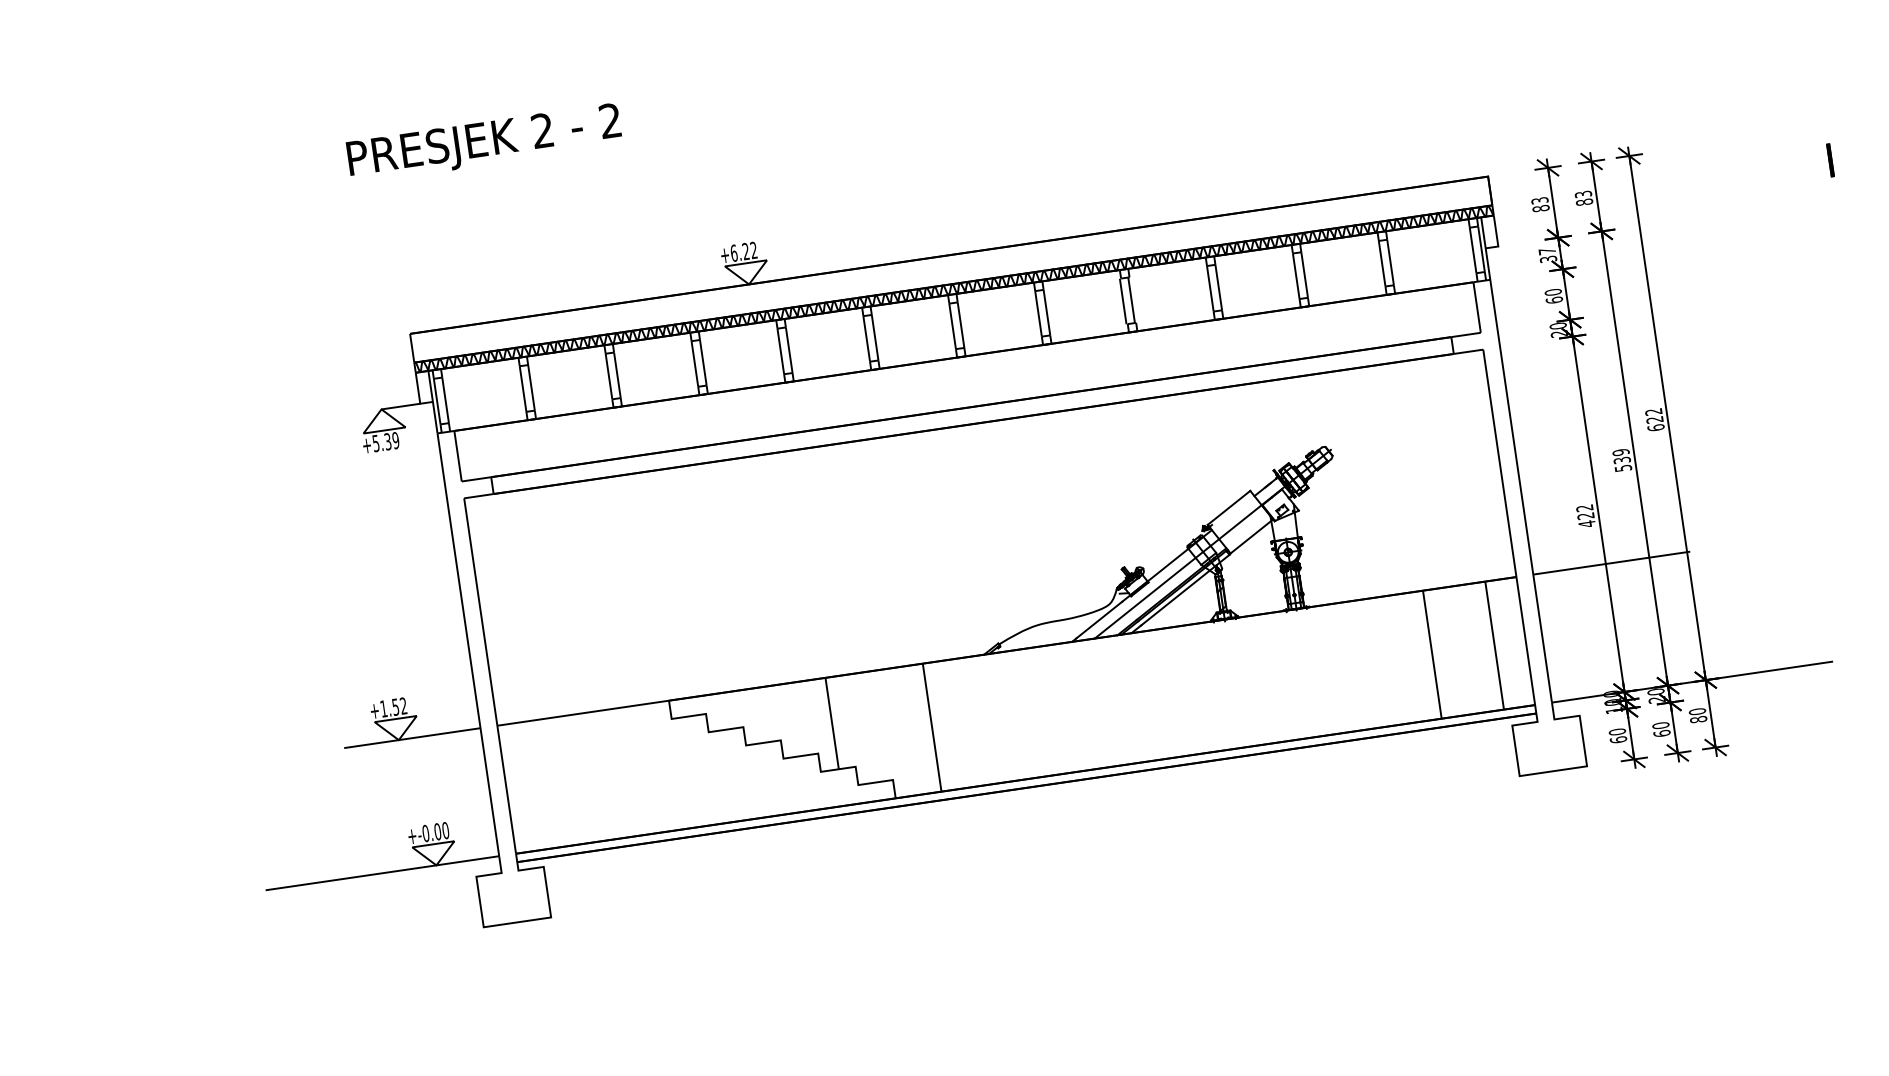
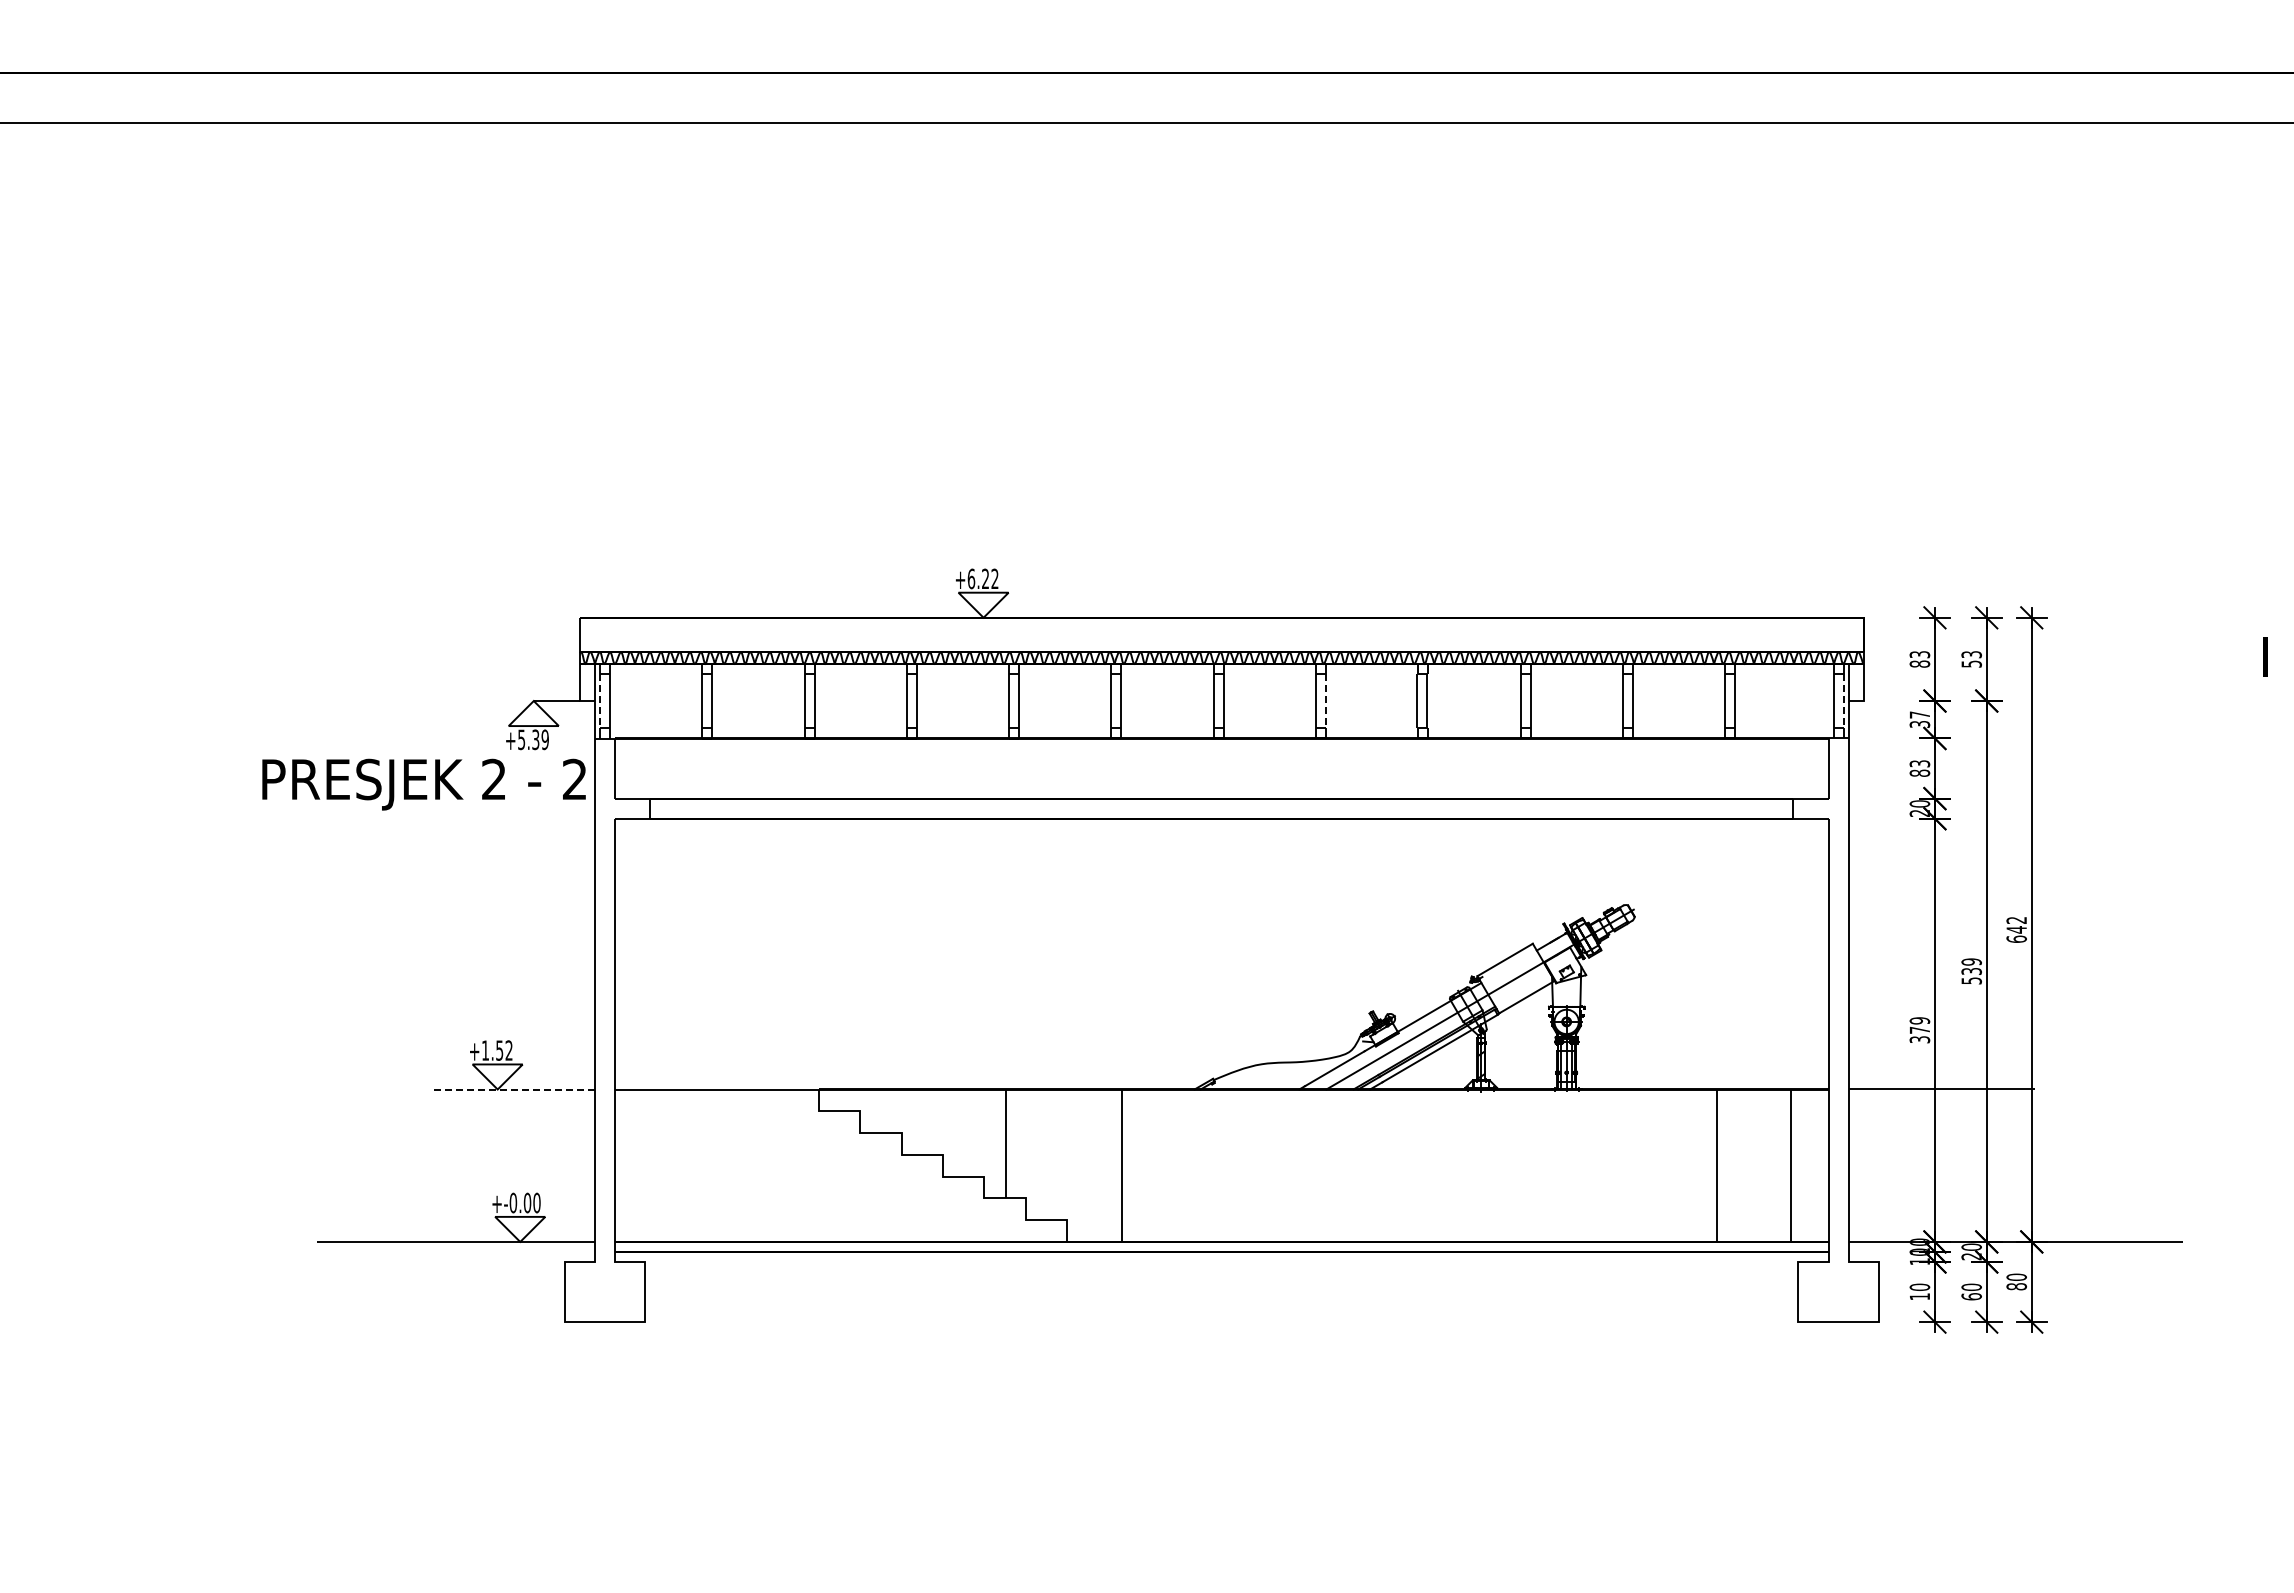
text: (484, 143) -> (423, 784), moved
text: (1584, 201) -> (1971, 663), 83 -> 53
line: (1481, 249) -> (1843, 701), solid -> dashed
text: (1553, 296) -> (1919, 768), 60 -> 83
line: (1047, 312) -> (1326, 701), solid -> dashed
line: (437, 401) -> (600, 701), solid -> dashed
text: (1654, 419) -> (2016, 929), 622 -> 642
text: (1585, 516) -> (1919, 1030), 422 -> 379
line: (412, 738) -> (513, 1089), solid -> dashed
text: (1618, 739) -> (1919, 1296), 60 -> 10

